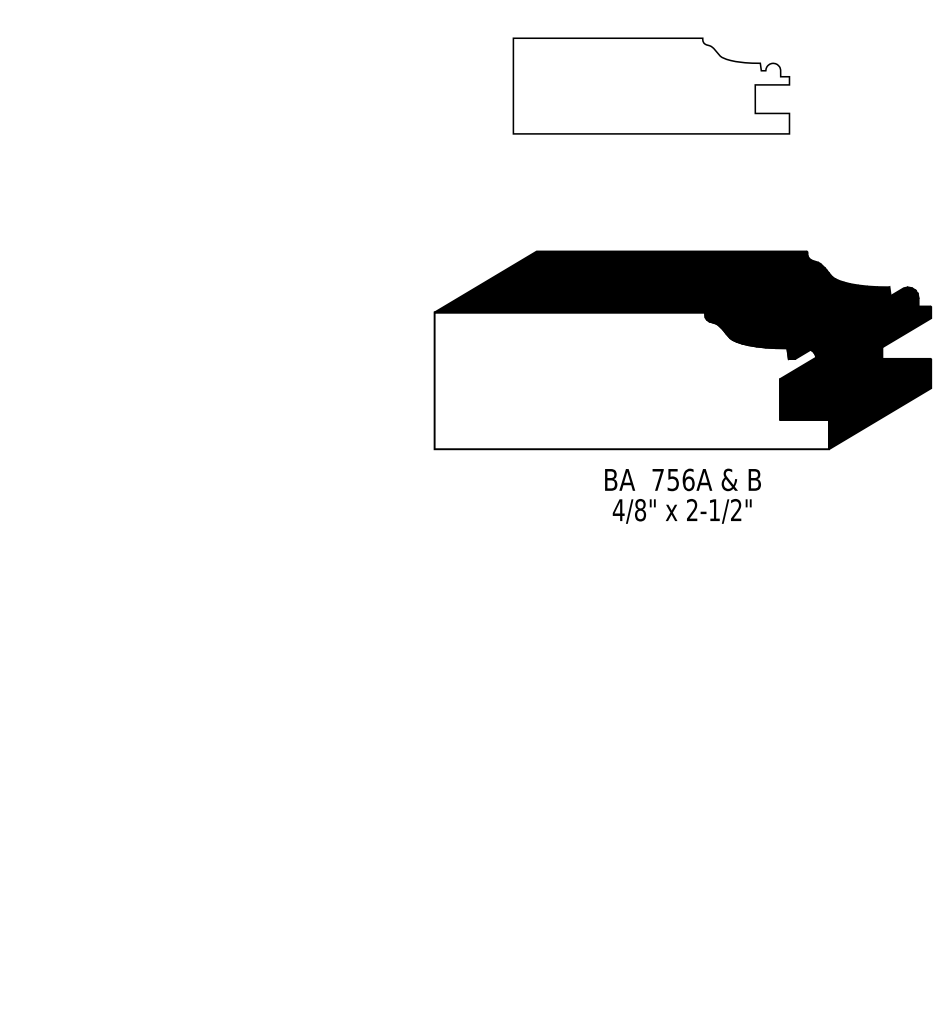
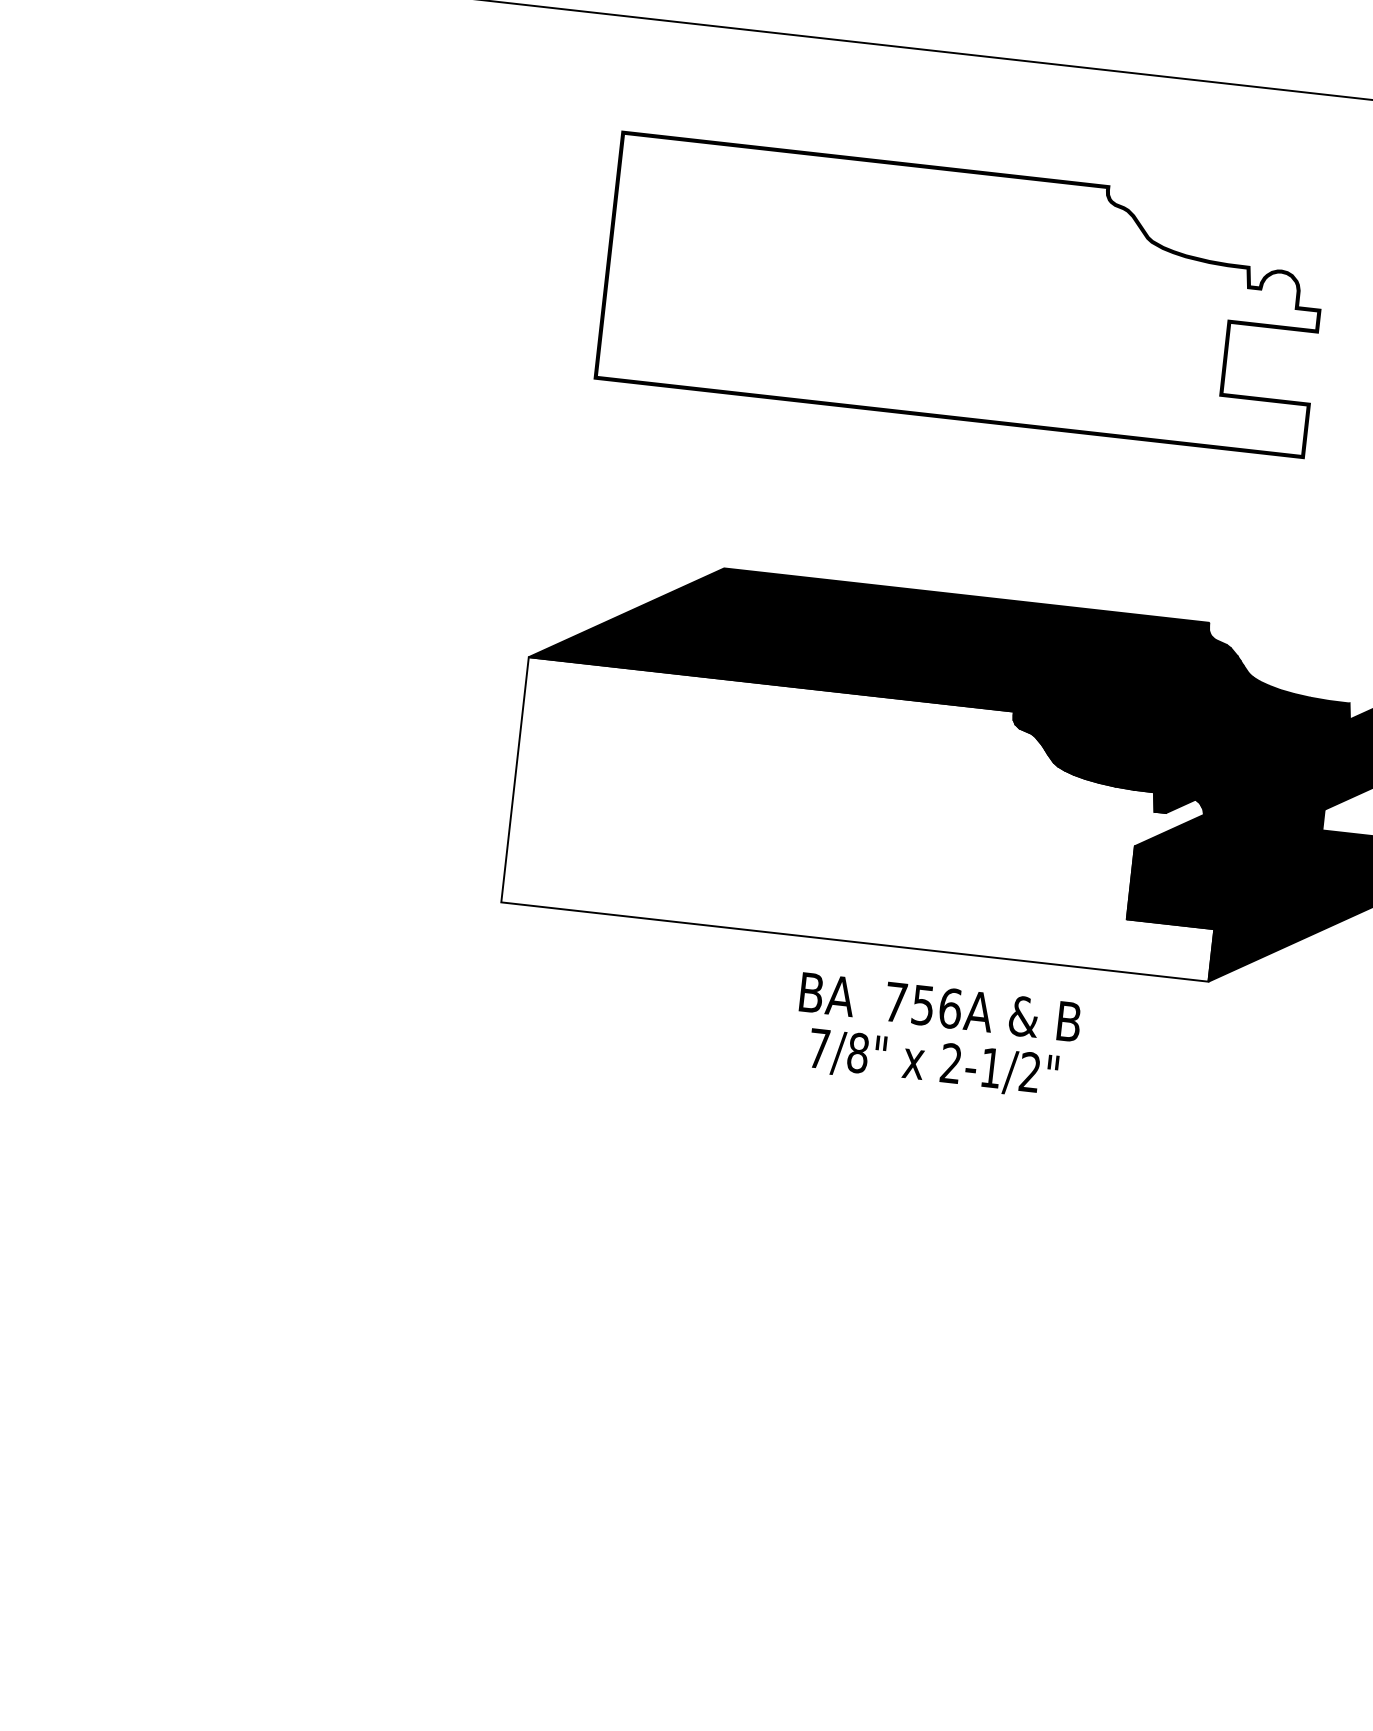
part: (651, 85) -> (963, 293), size x1.43
text: (618, 510) -> (818, 1049), 4/8" -> 7/8"

